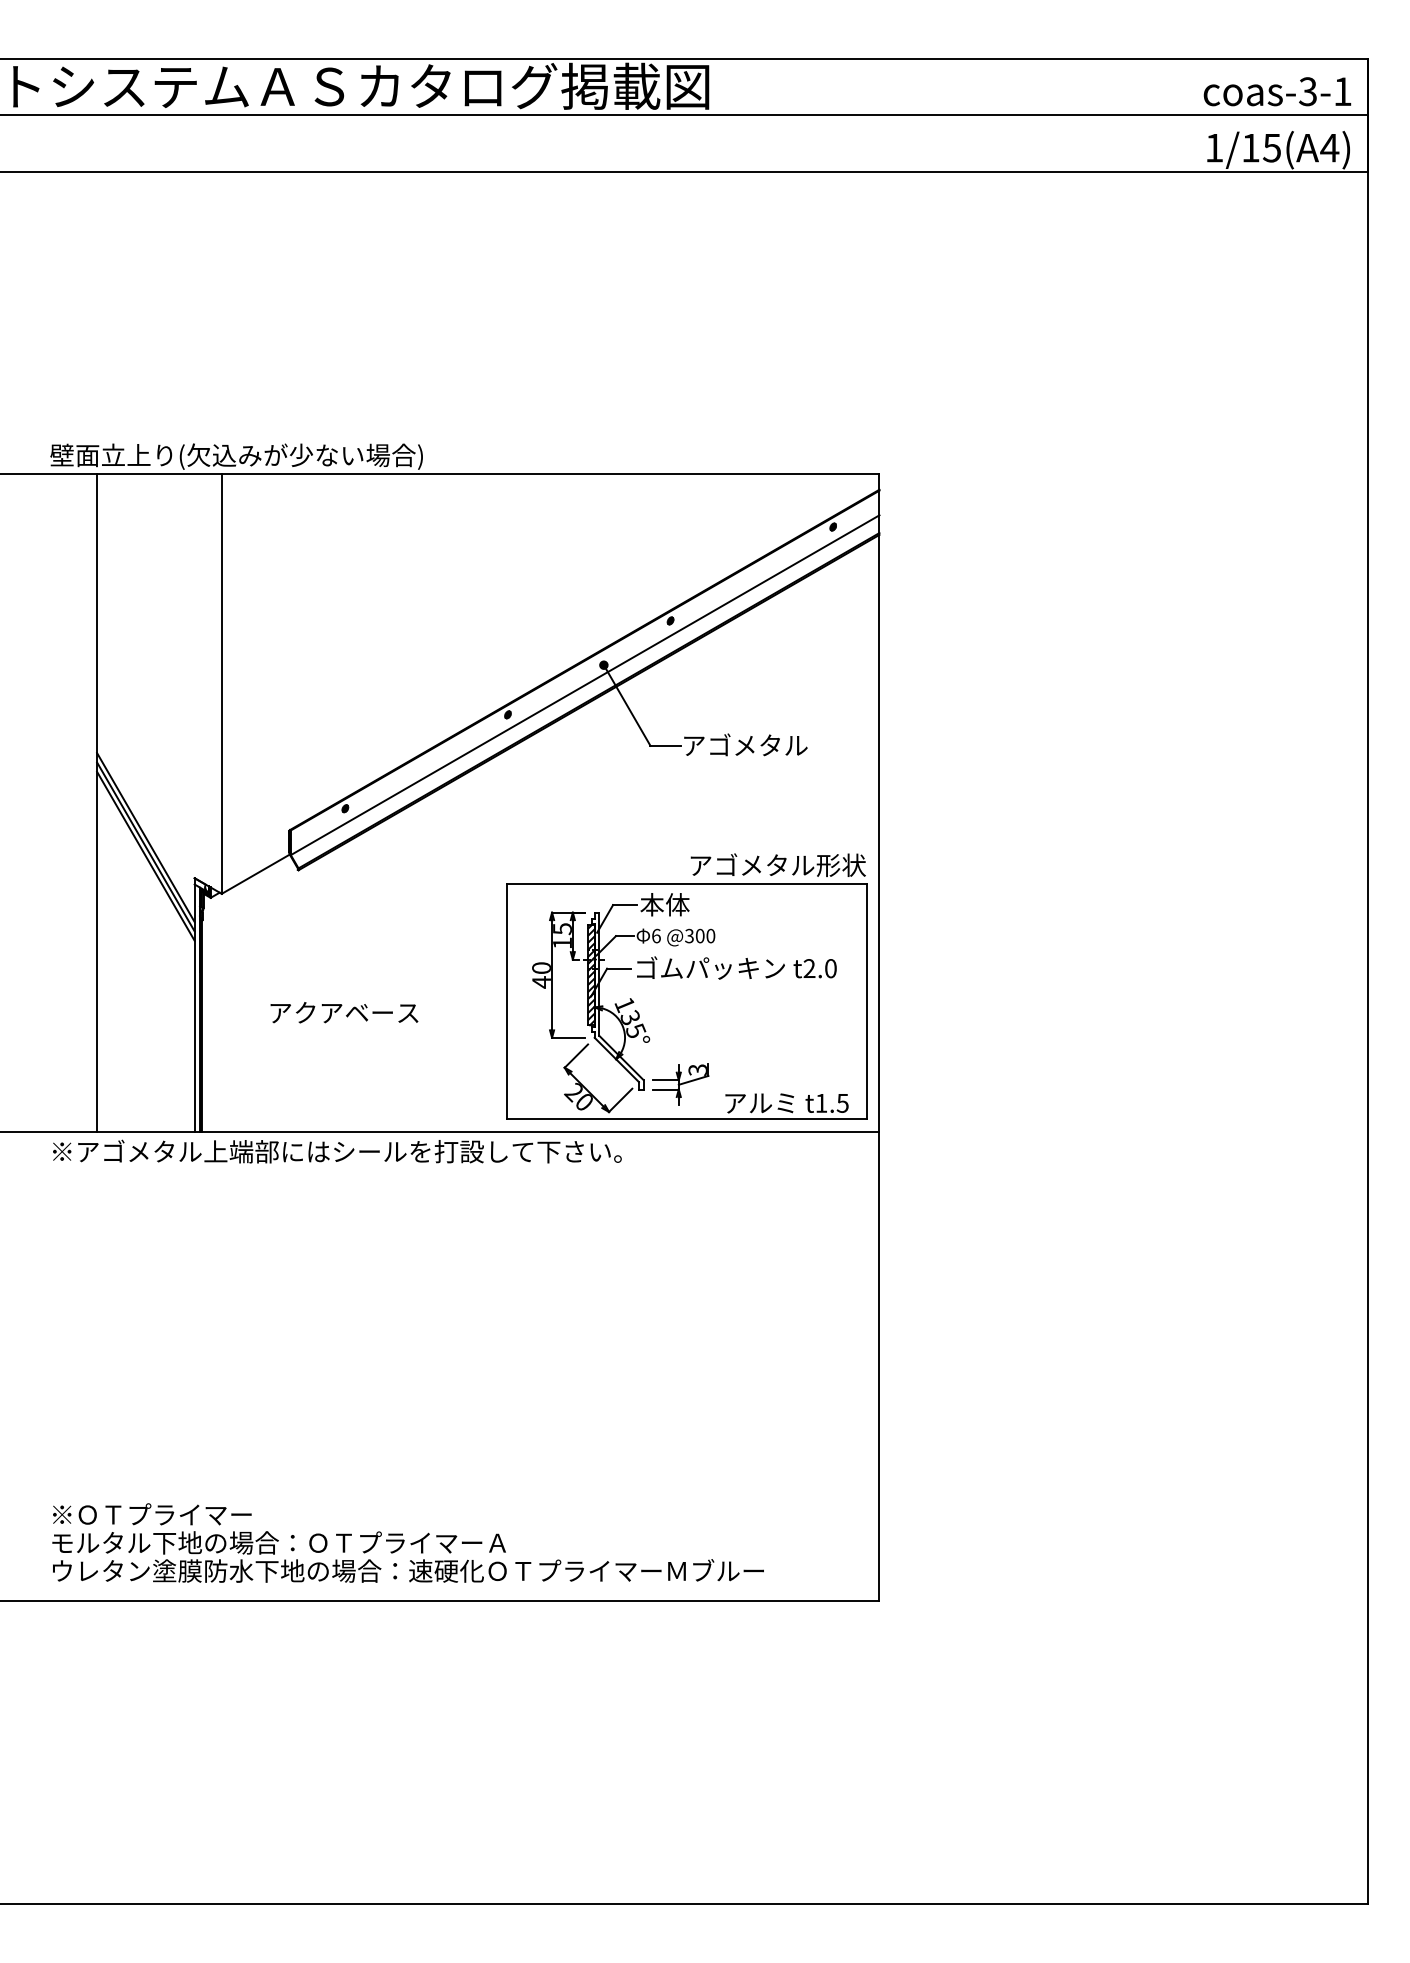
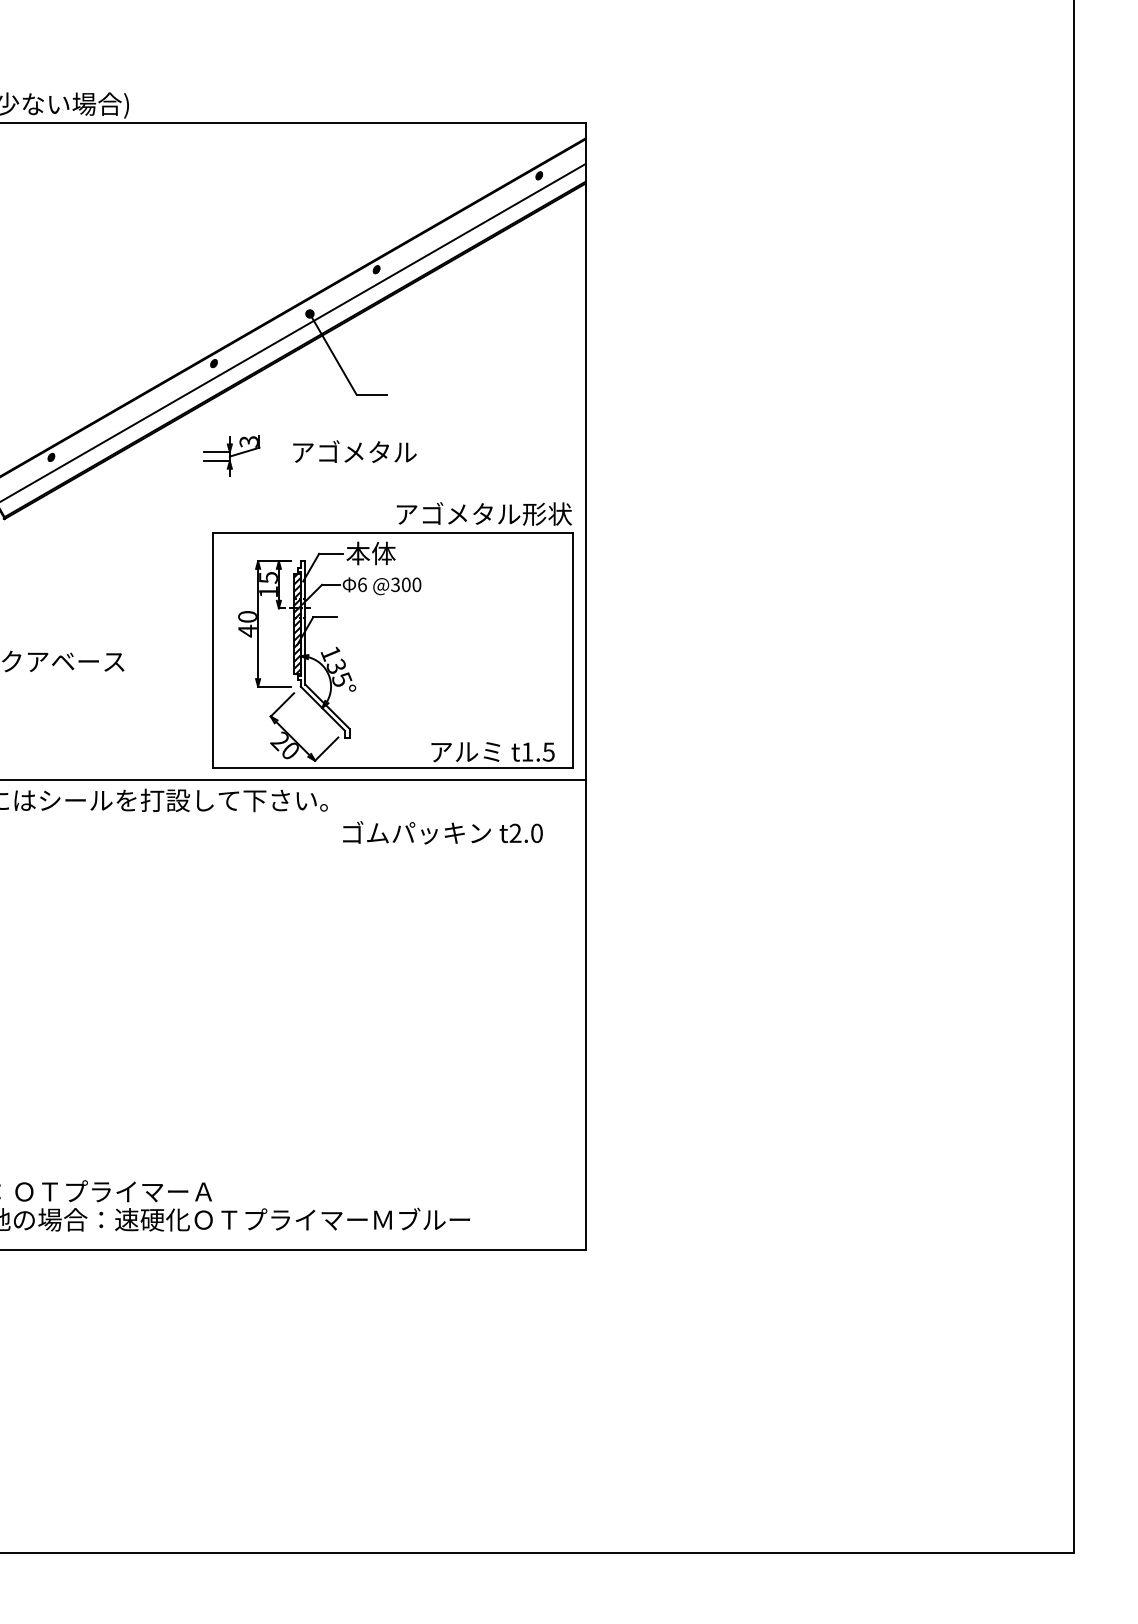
text: (745, 744) -> (354, 451), moved
text: (736, 967) -> (442, 832), moved
part: (680, 1084) -> (231, 456), moved

